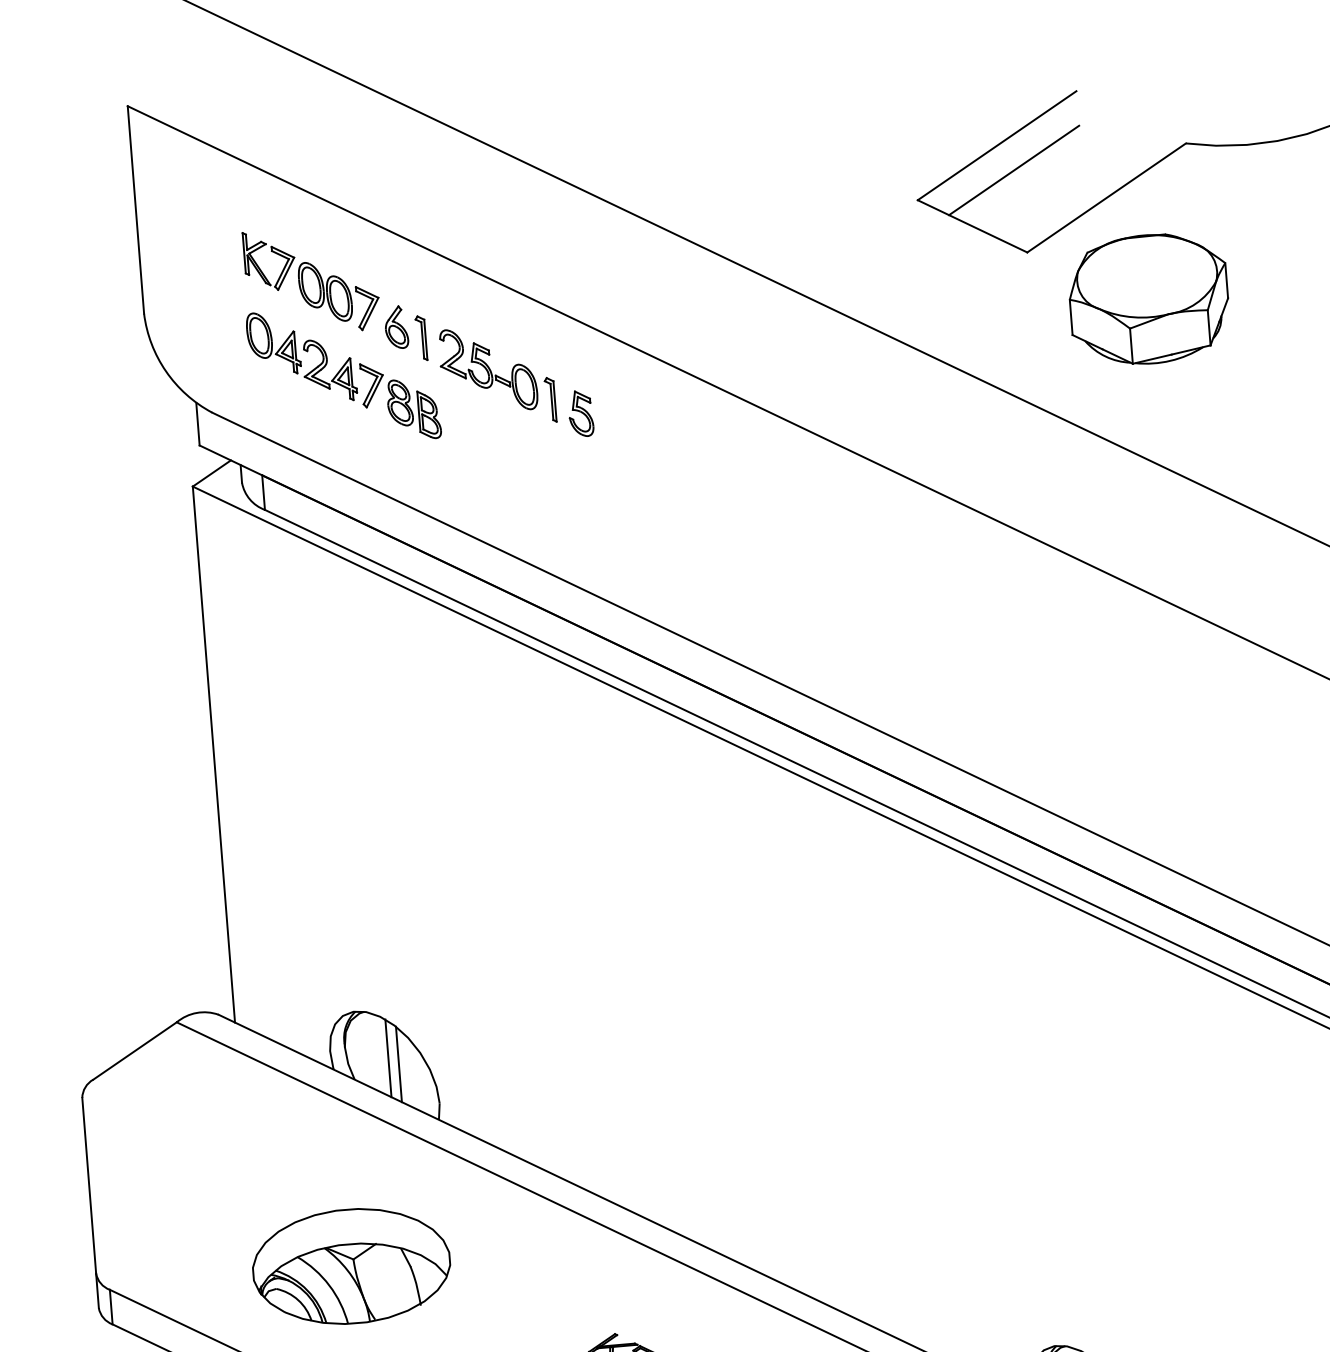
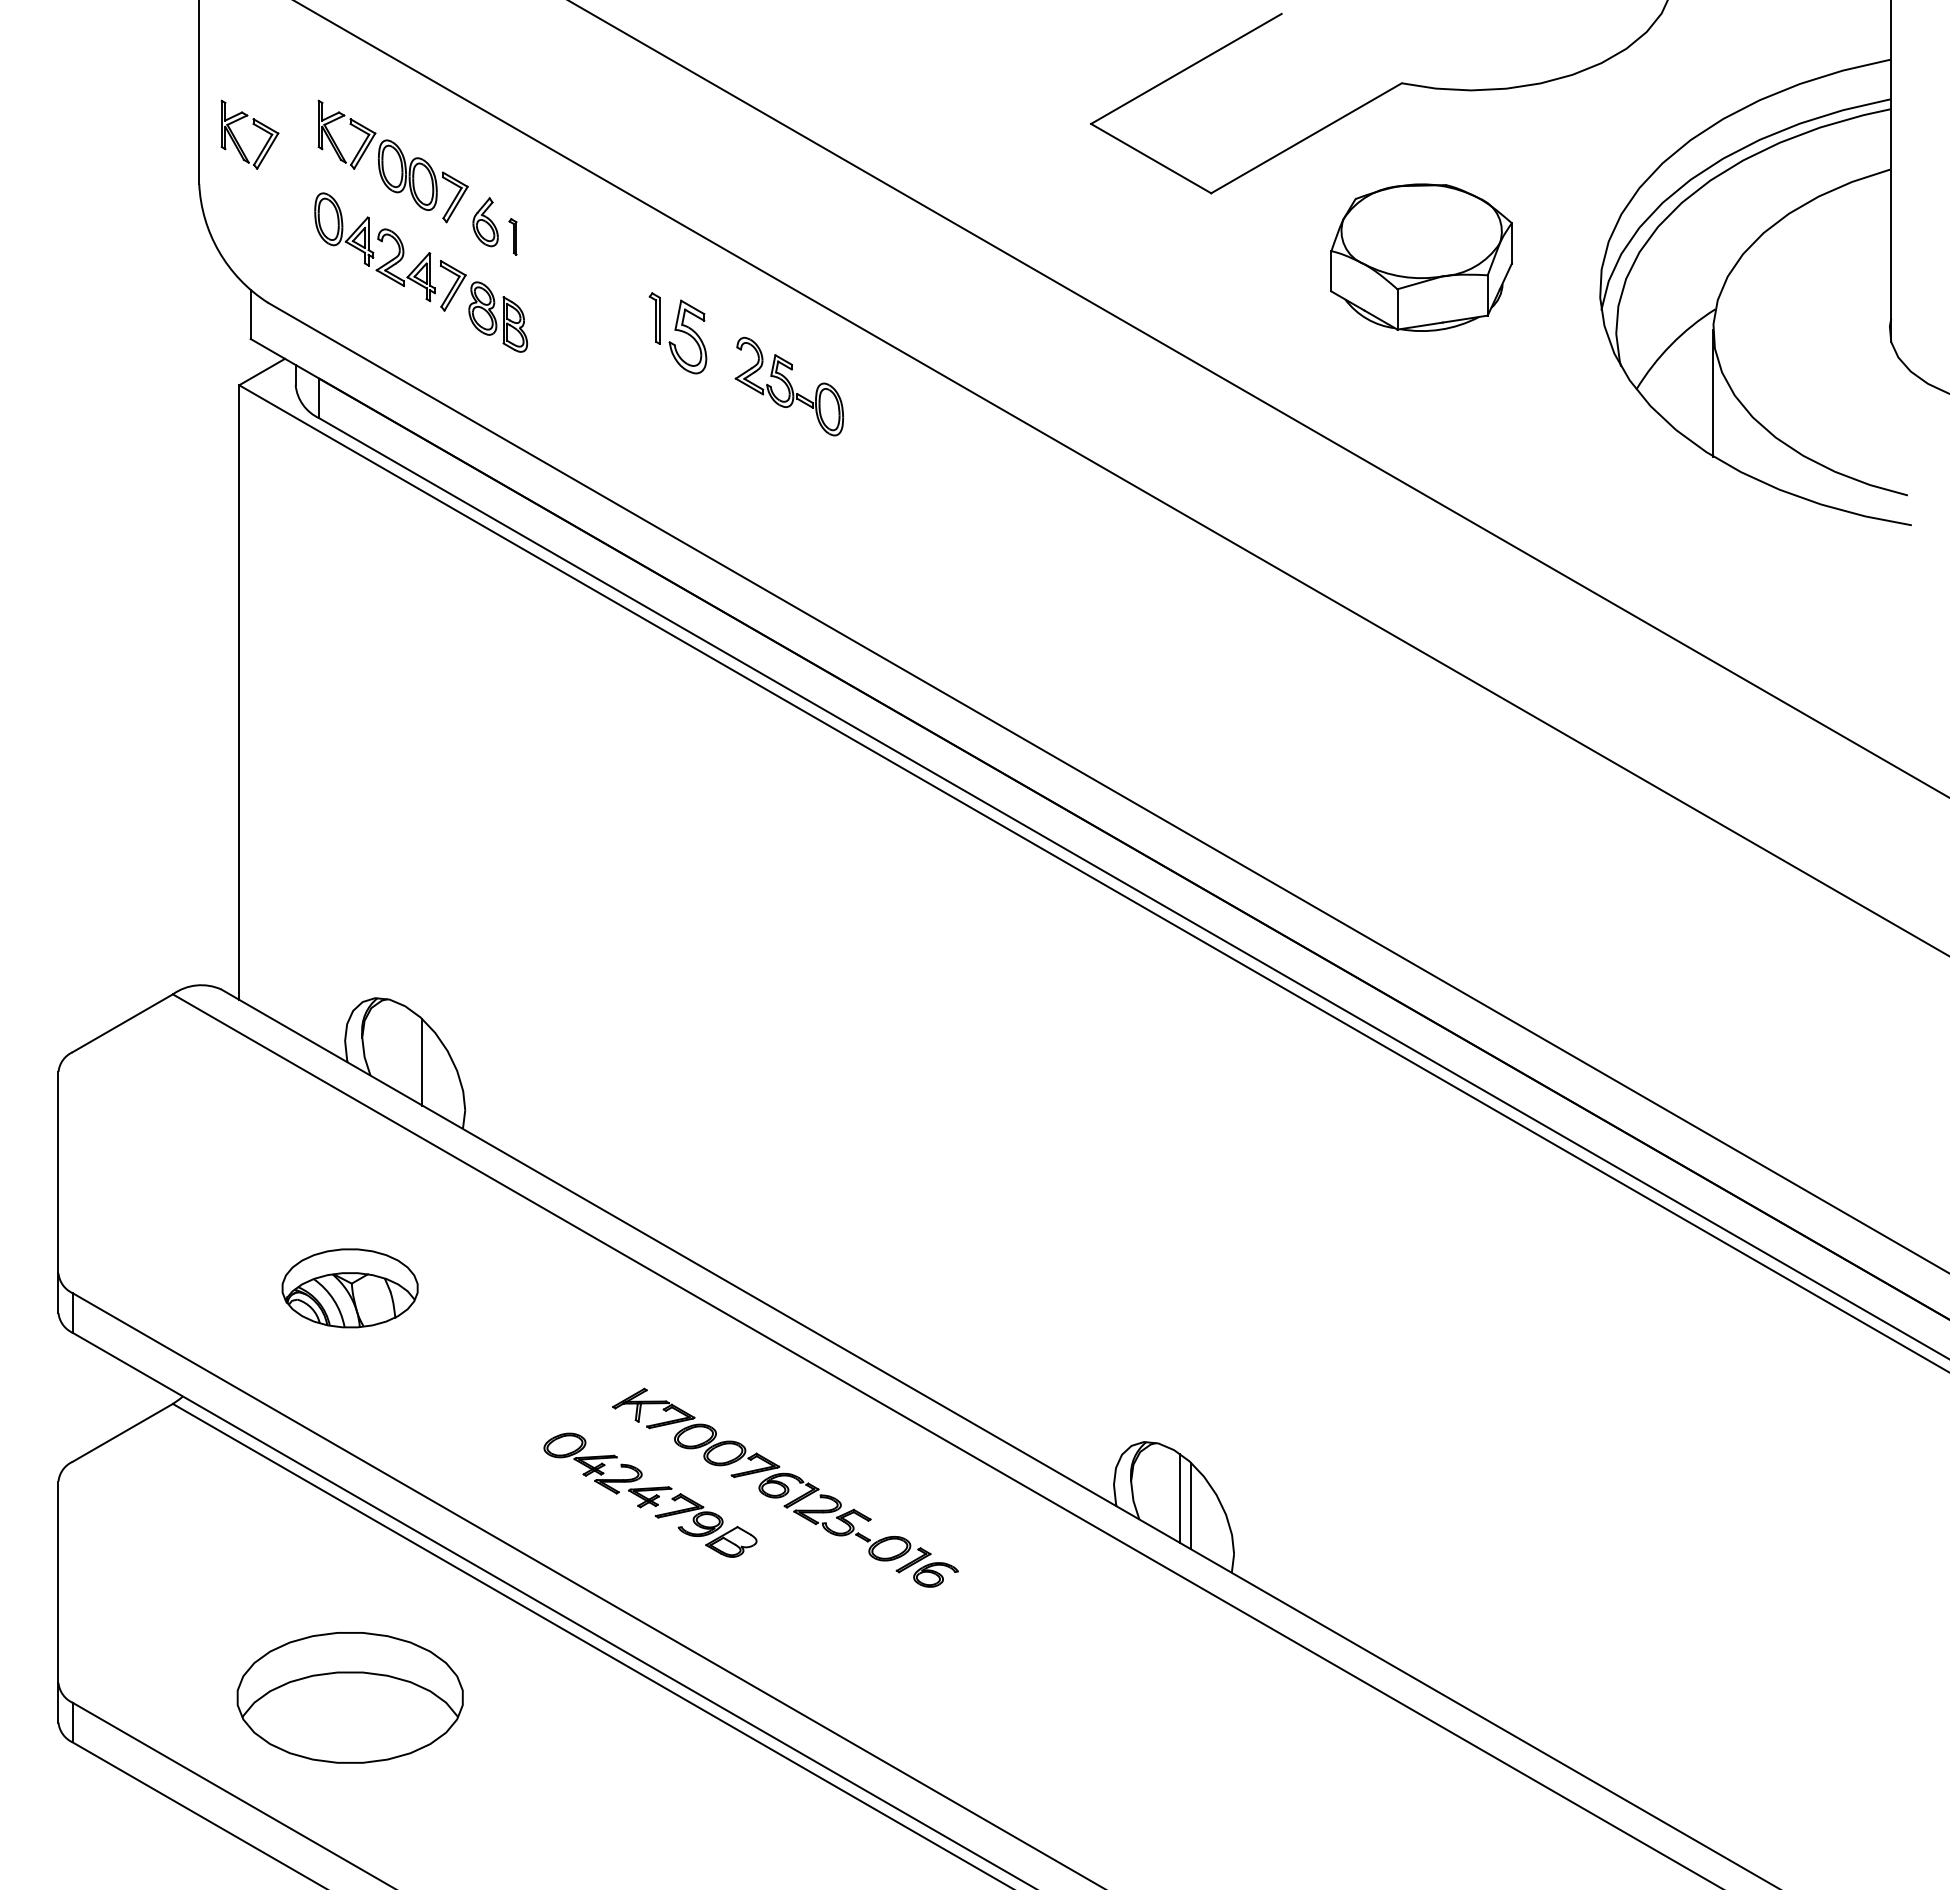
line: (1014, 170) -> (1203, 98), removed
part: (189, 259) -> (255, 126), added
part: (1148, 299) -> (1421, 257), moved
part: (420, 338) -> (512, 236), size x0.7
part: (487, 369) -> (788, 386), moved
part: (581, 414) -> (688, 337), size x1.4
line: (388, 1057) -> (410, 1053), removed
part: (350, 1266) -> (349, 1288), size x0.6

